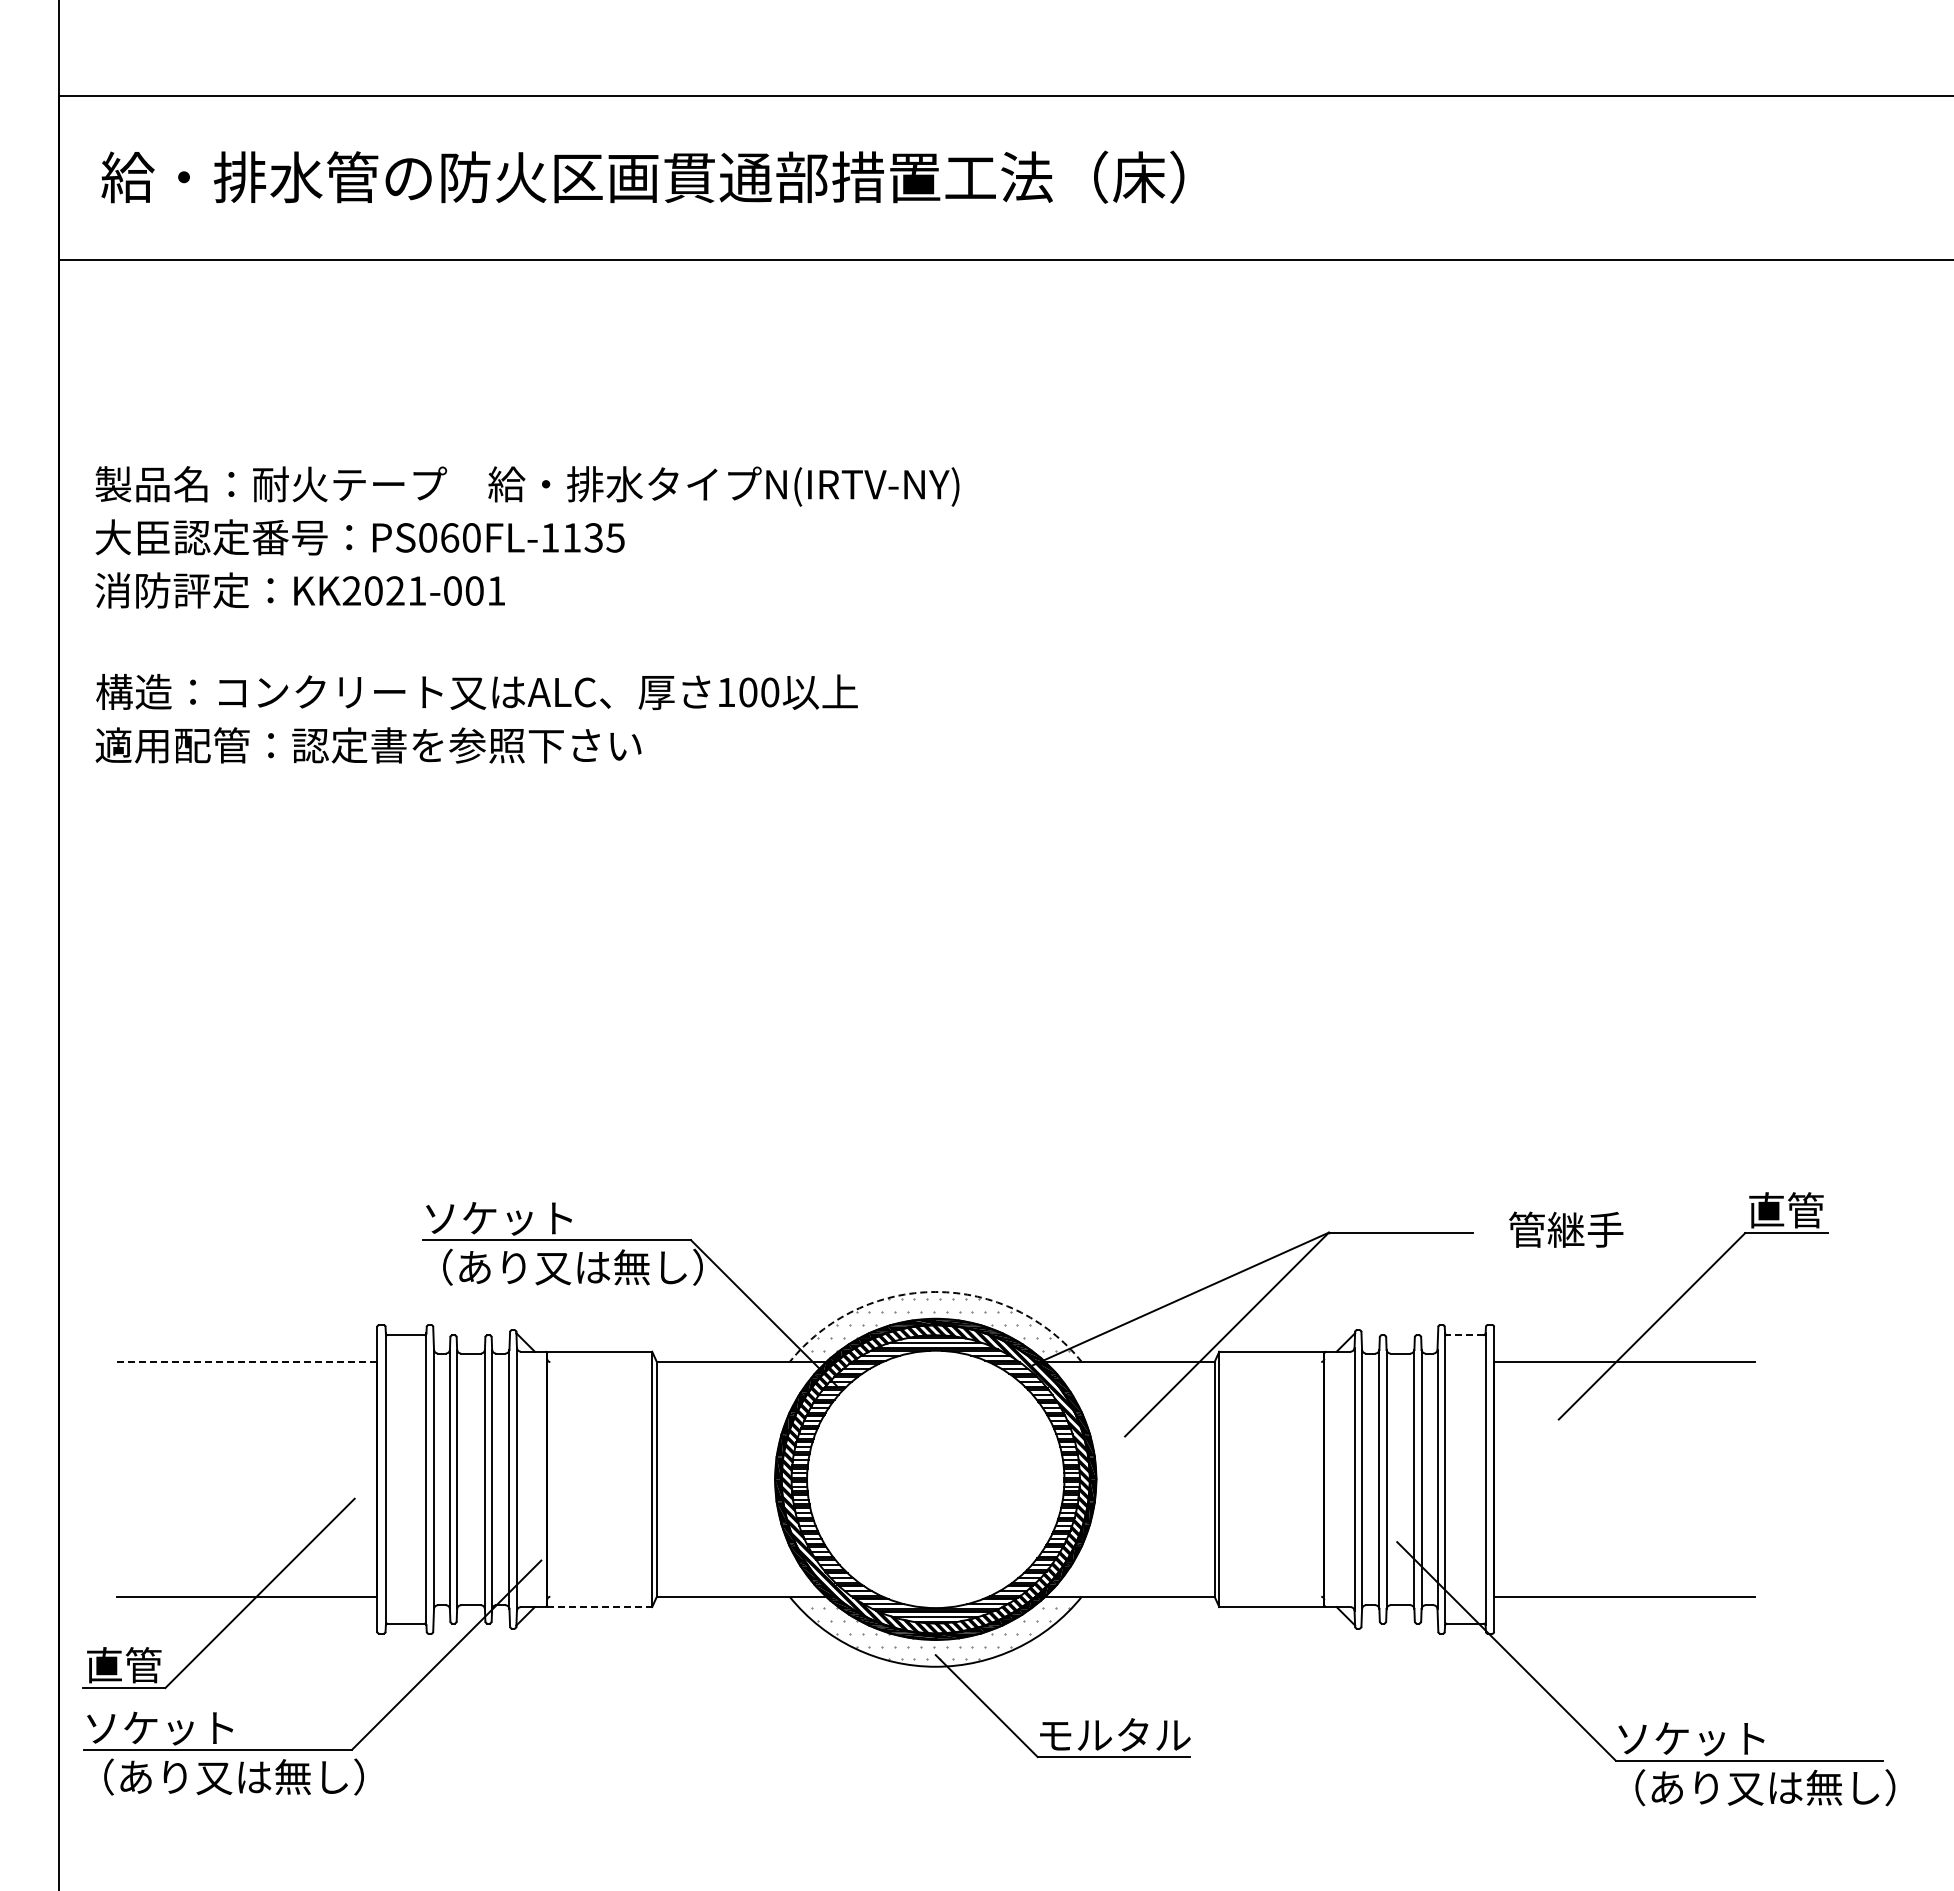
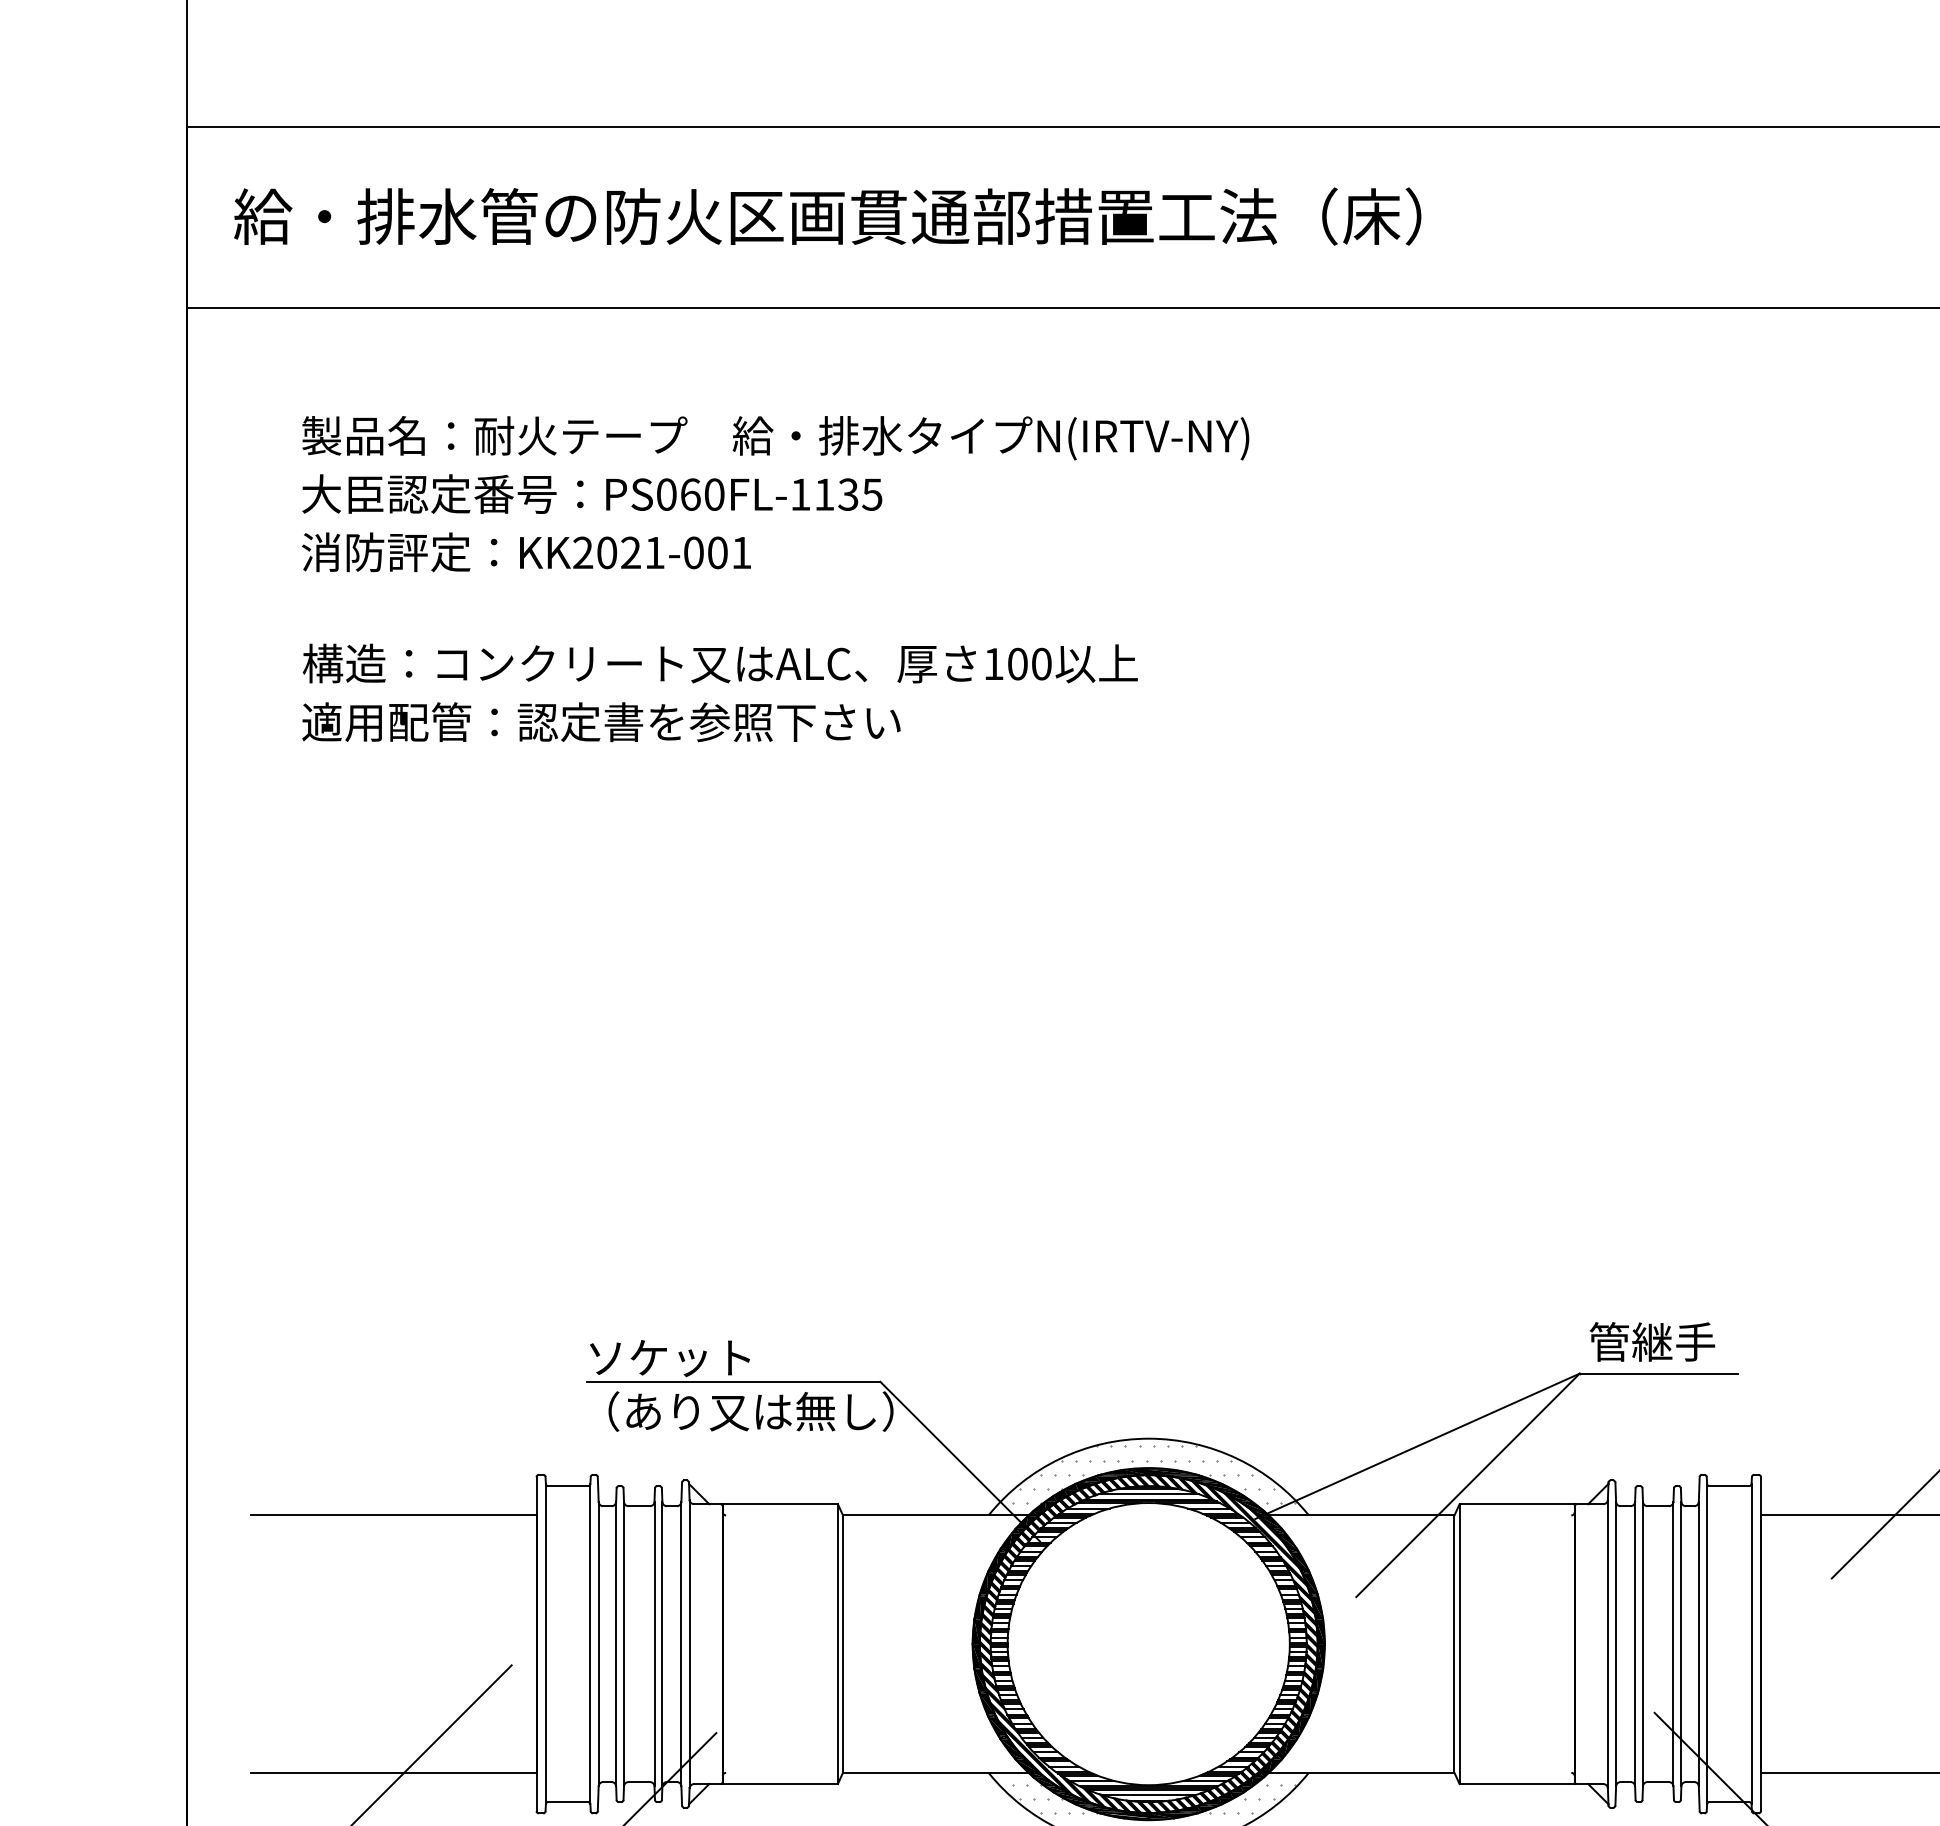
text: (527, 614) -> (775, 578), moved
text: (1566, 1229) -> (1652, 1341), moved
arc: (935, 1292) -> (1148, 1439), dashed -> solid
line: (1464, 1335) -> (1728, 1486), dashed -> solid
line: (246, 1362) -> (393, 1515), dashed -> solid
line: (600, 1607) -> (781, 1784), dashed -> solid

